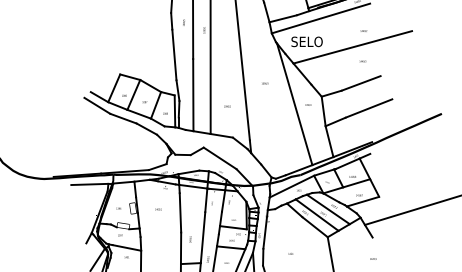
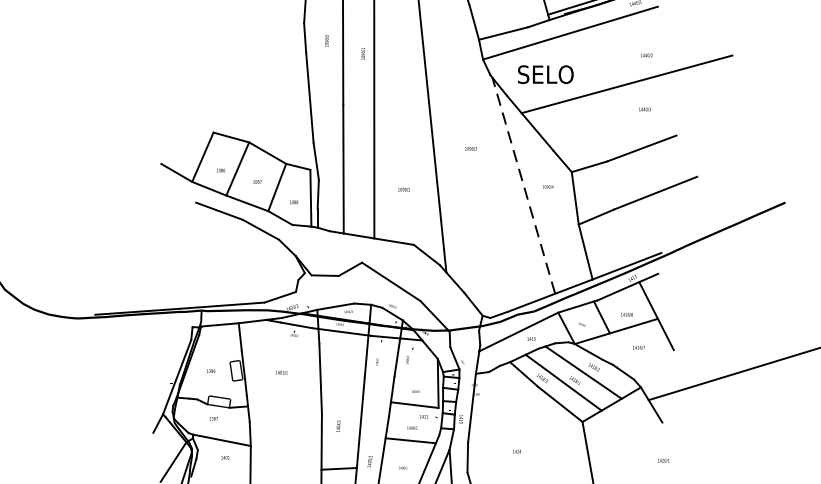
line: (294, 103) -> (523, 184), solid -> dashed
line: (97, 105) -> (173, 187), removed
line: (89, 184) -> (158, 328), removed
line: (363, 201) -> (646, 358), removed

